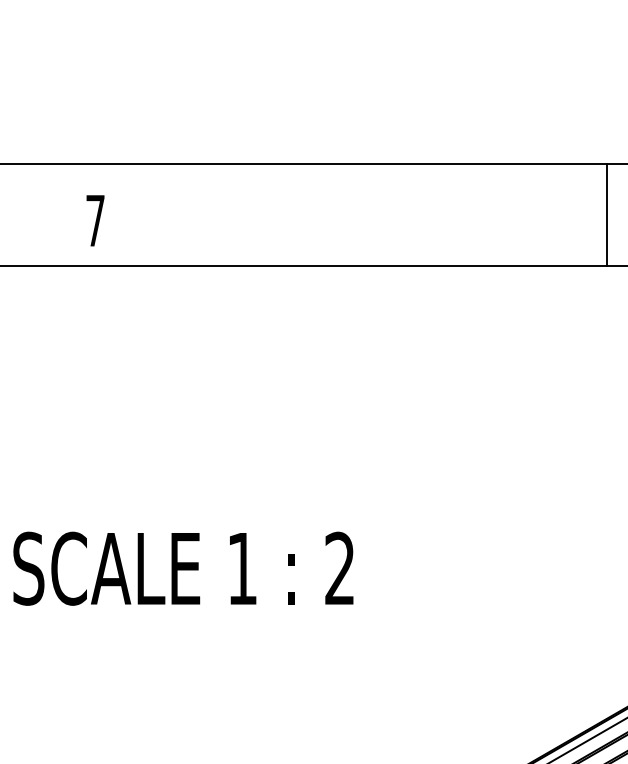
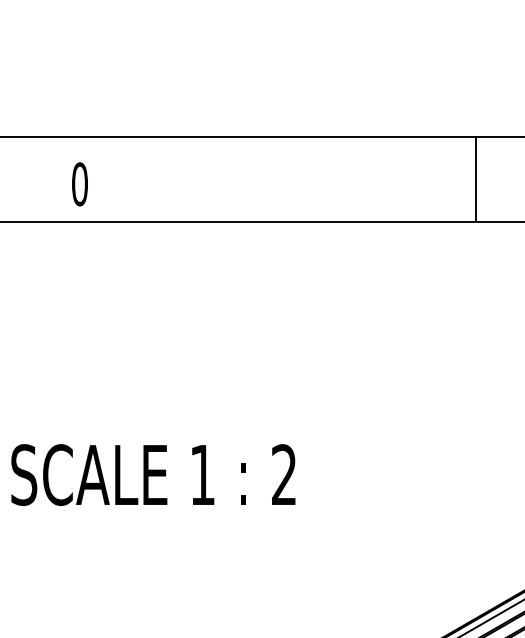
line: (607, 215) -> (476, 179), moved
text: (94, 221) -> (79, 184), 7 -> 0

